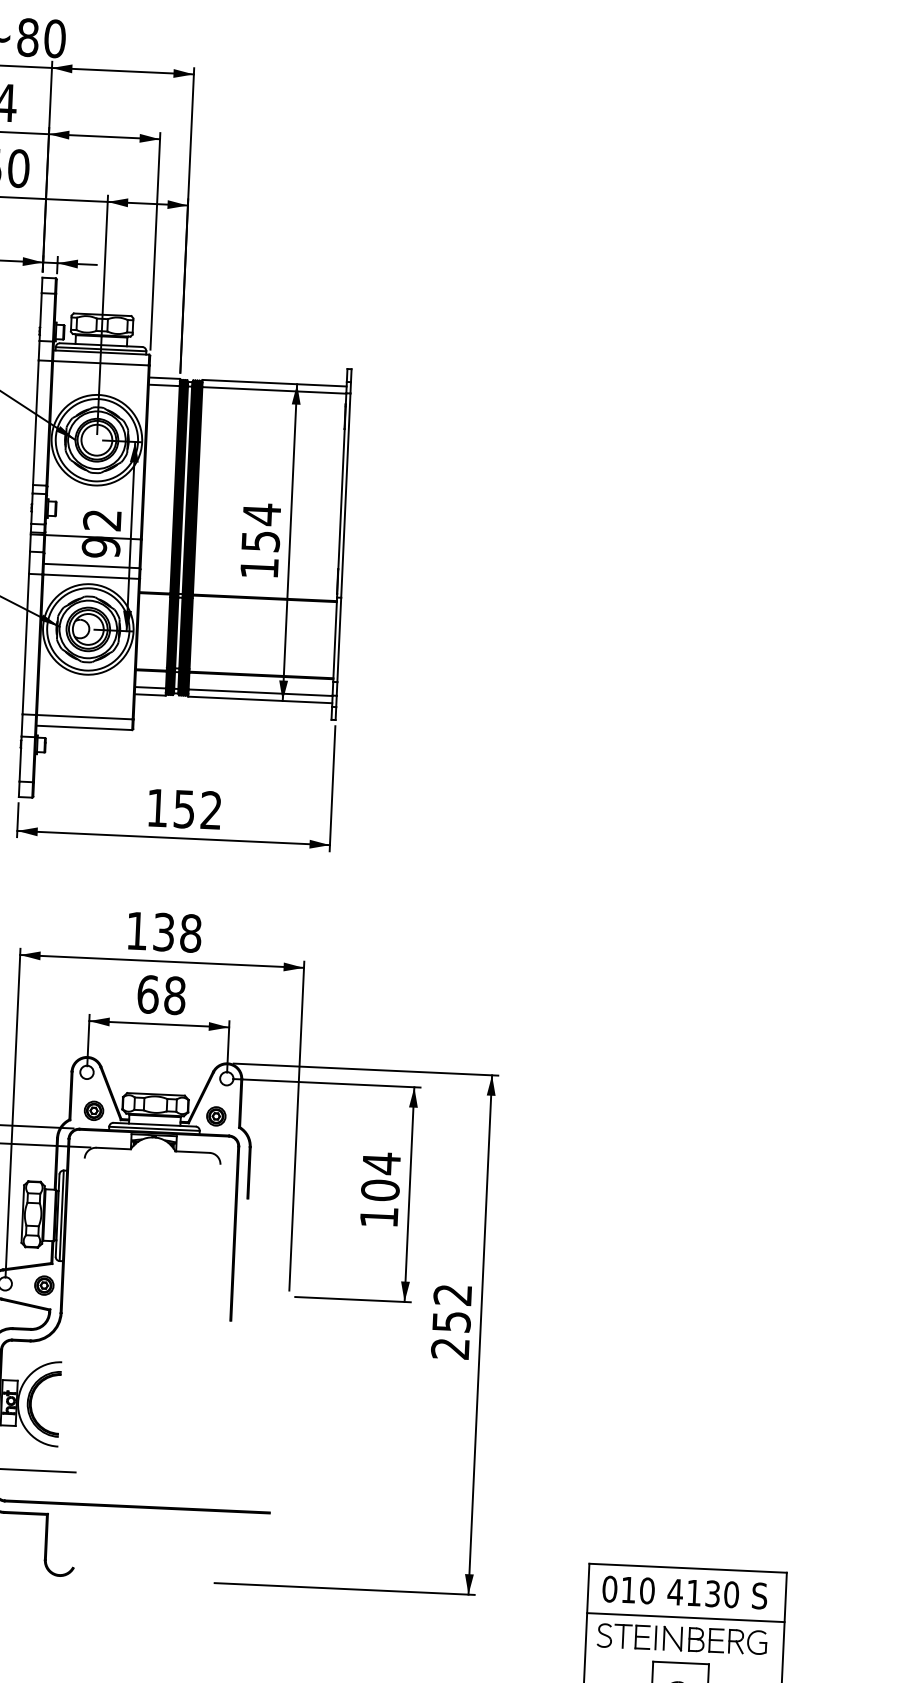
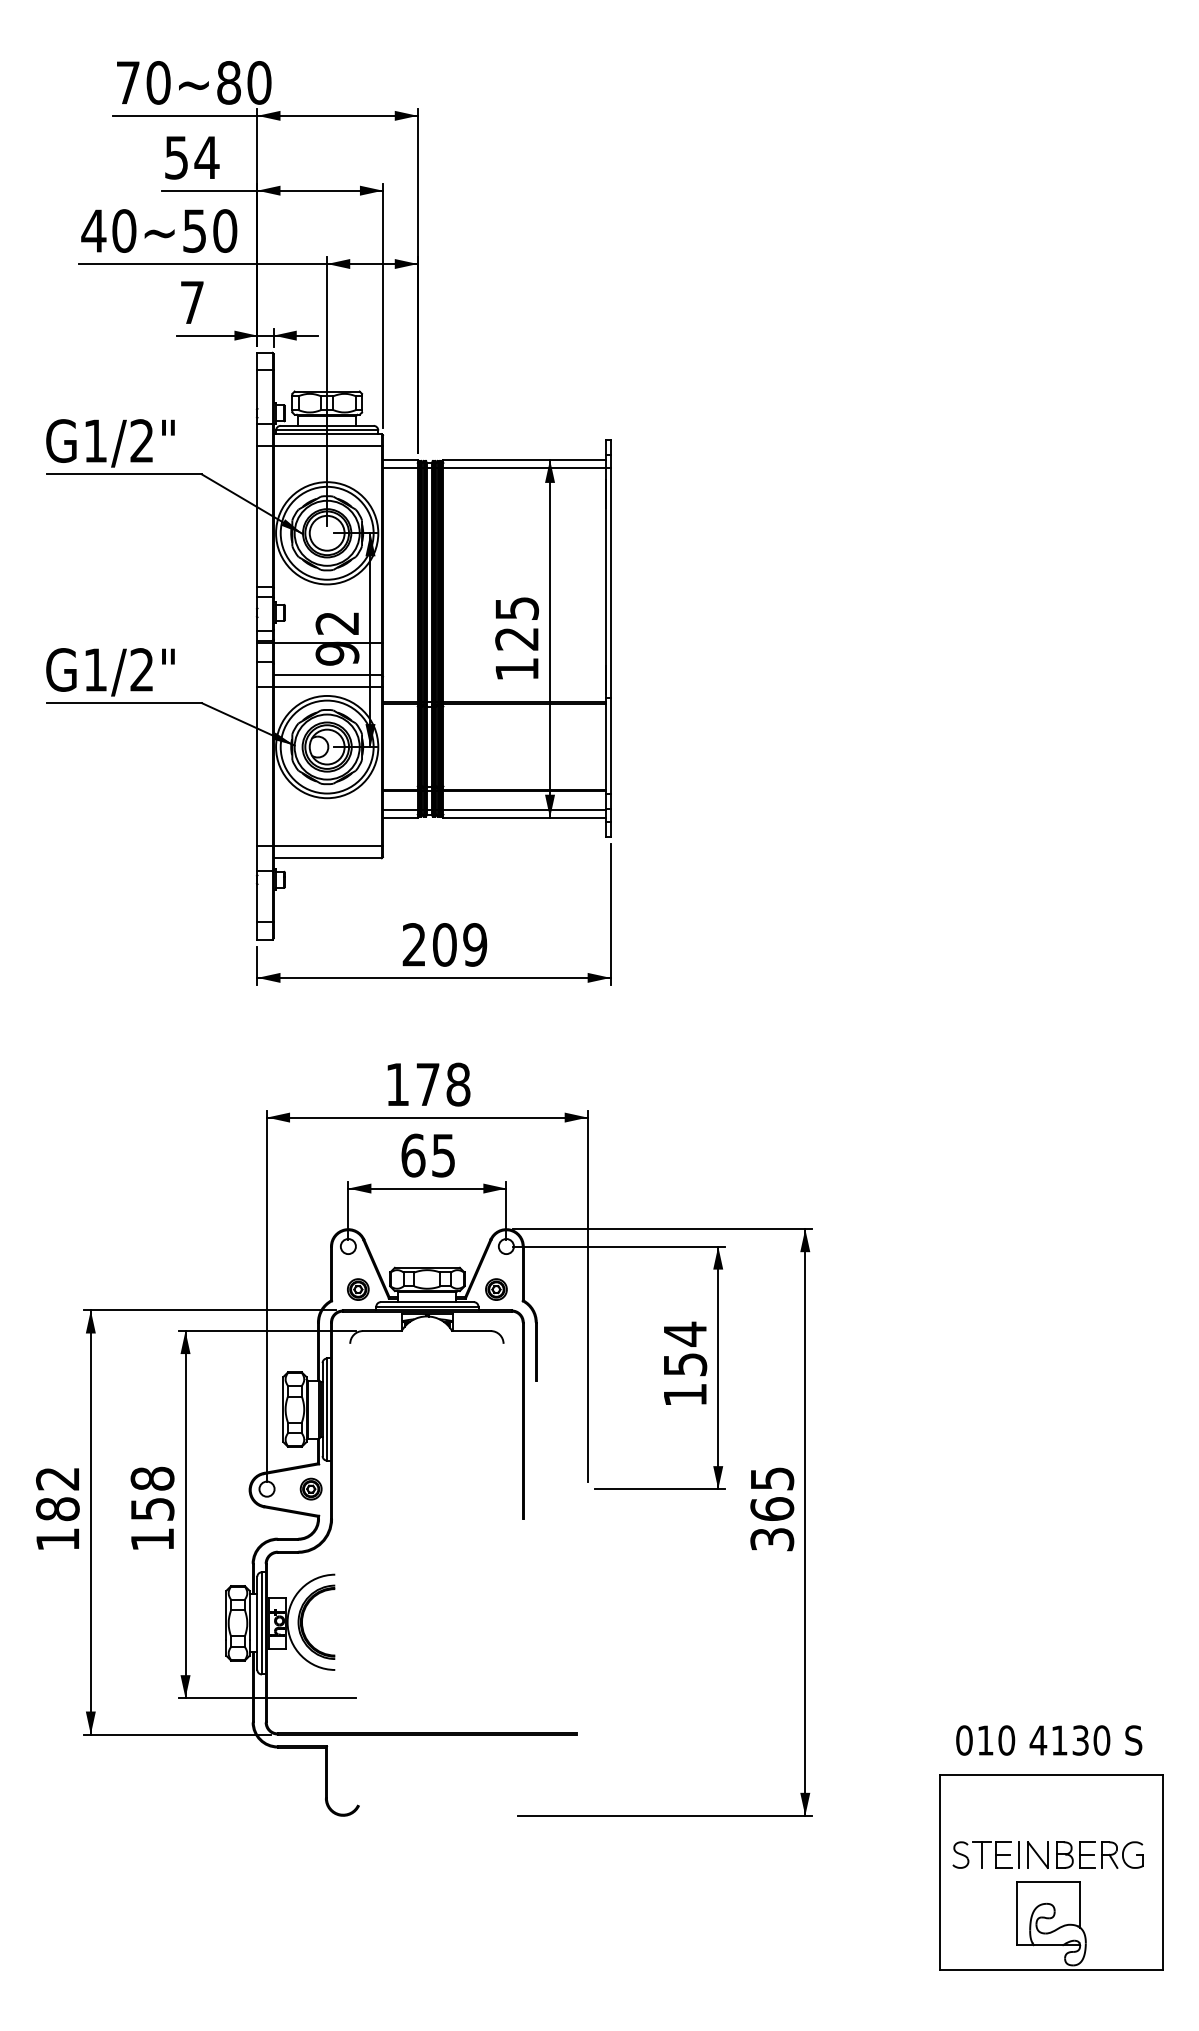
text: (261, 527) -> (517, 623), 154 -> 125
text: (184, 808) -> (444, 944), 152 -> 209
text: (163, 932) -> (427, 1084), 138 -> 178
text: (174, 995) -> (443, 1155), 68 -> 65
text: (380, 1190) -> (685, 1364), 104 -> 154
text: (451, 1322) -> (772, 1509), 252 -> 365
text: (685, 1592) -> (1049, 1740), moved
line: (685, 1617) -> (1051, 1830), removed

